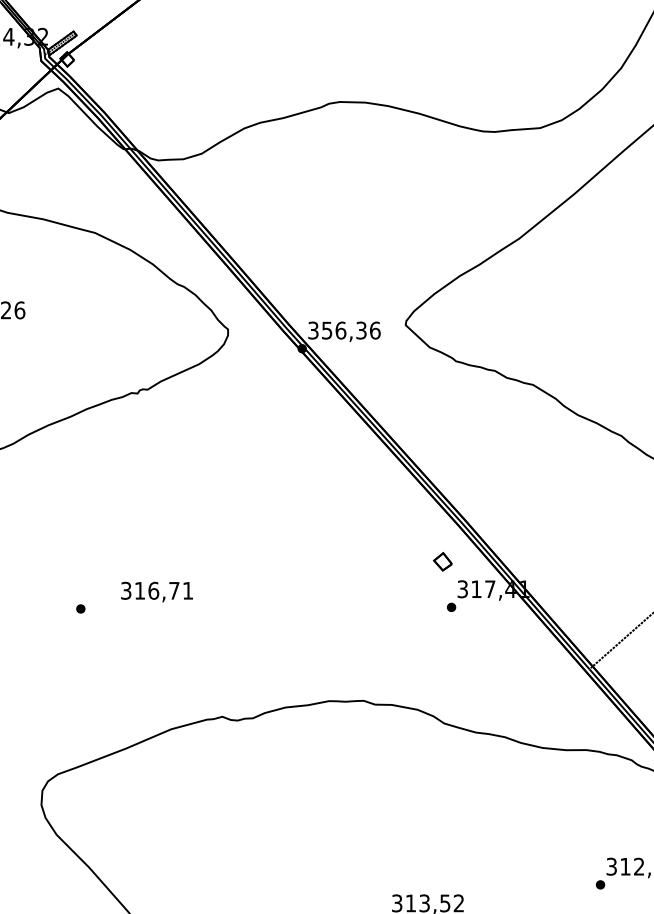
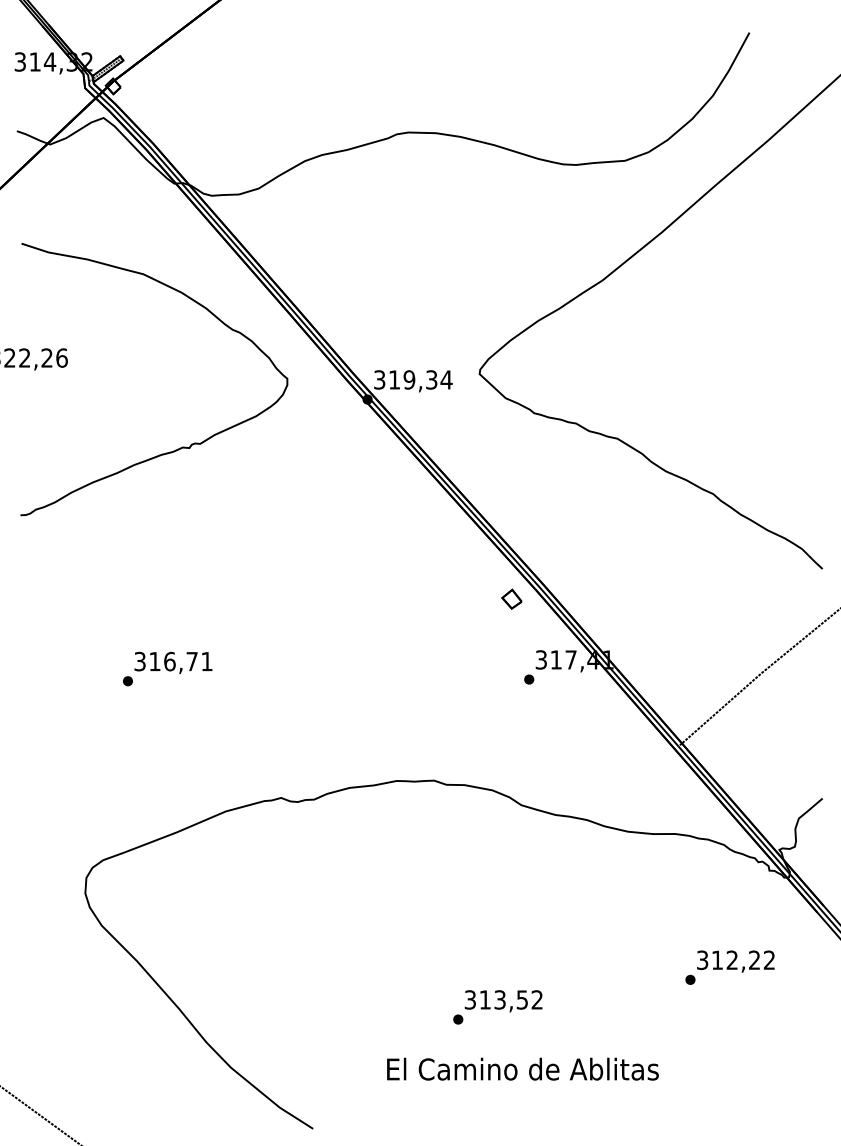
text: (351, 330) -> (420, 379), 356,36 -> 319,34
part: (442, 561) -> (511, 598), moved
text: (157, 591) -> (173, 662), moved

